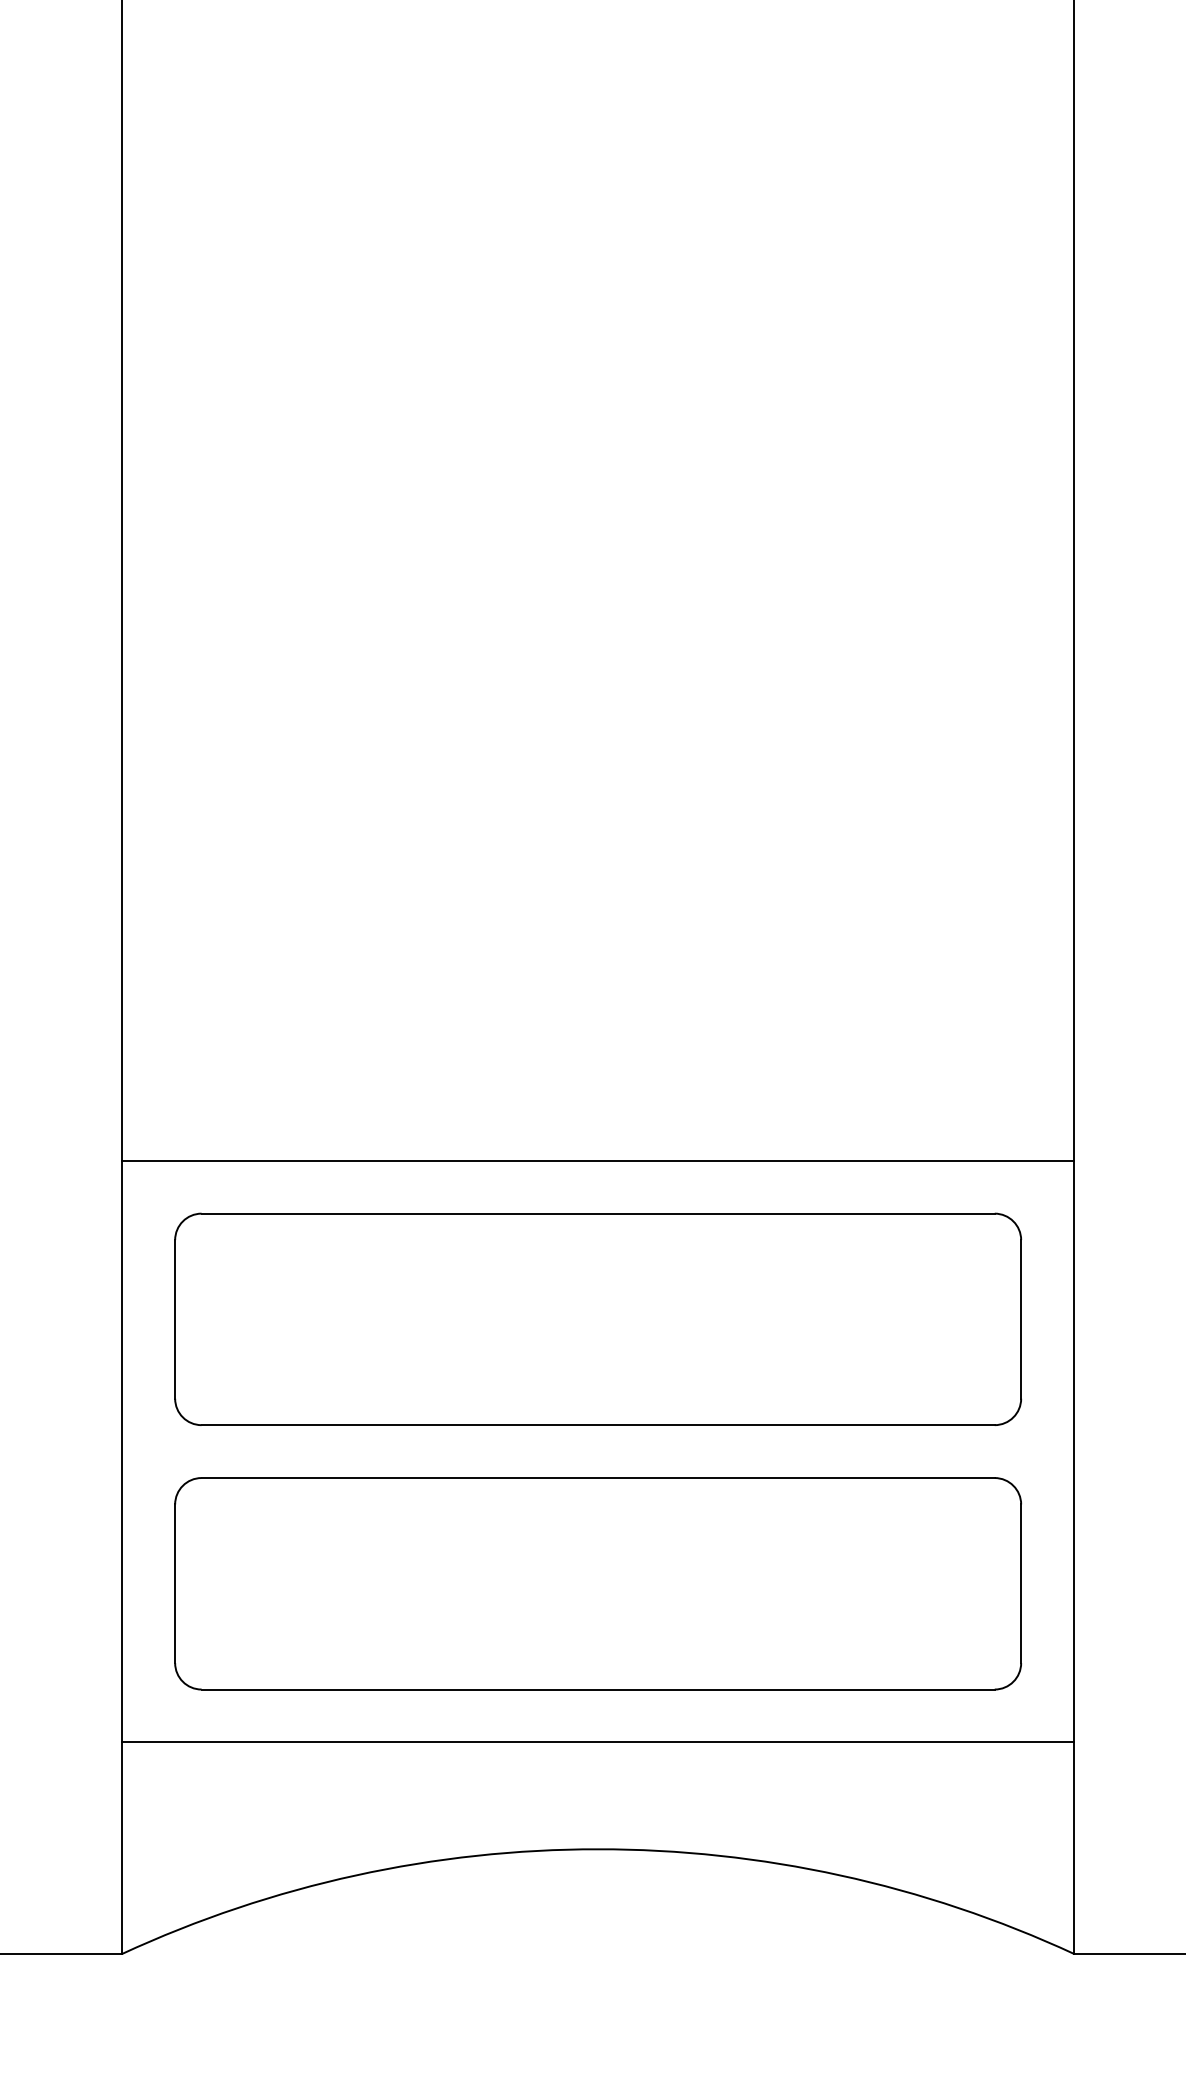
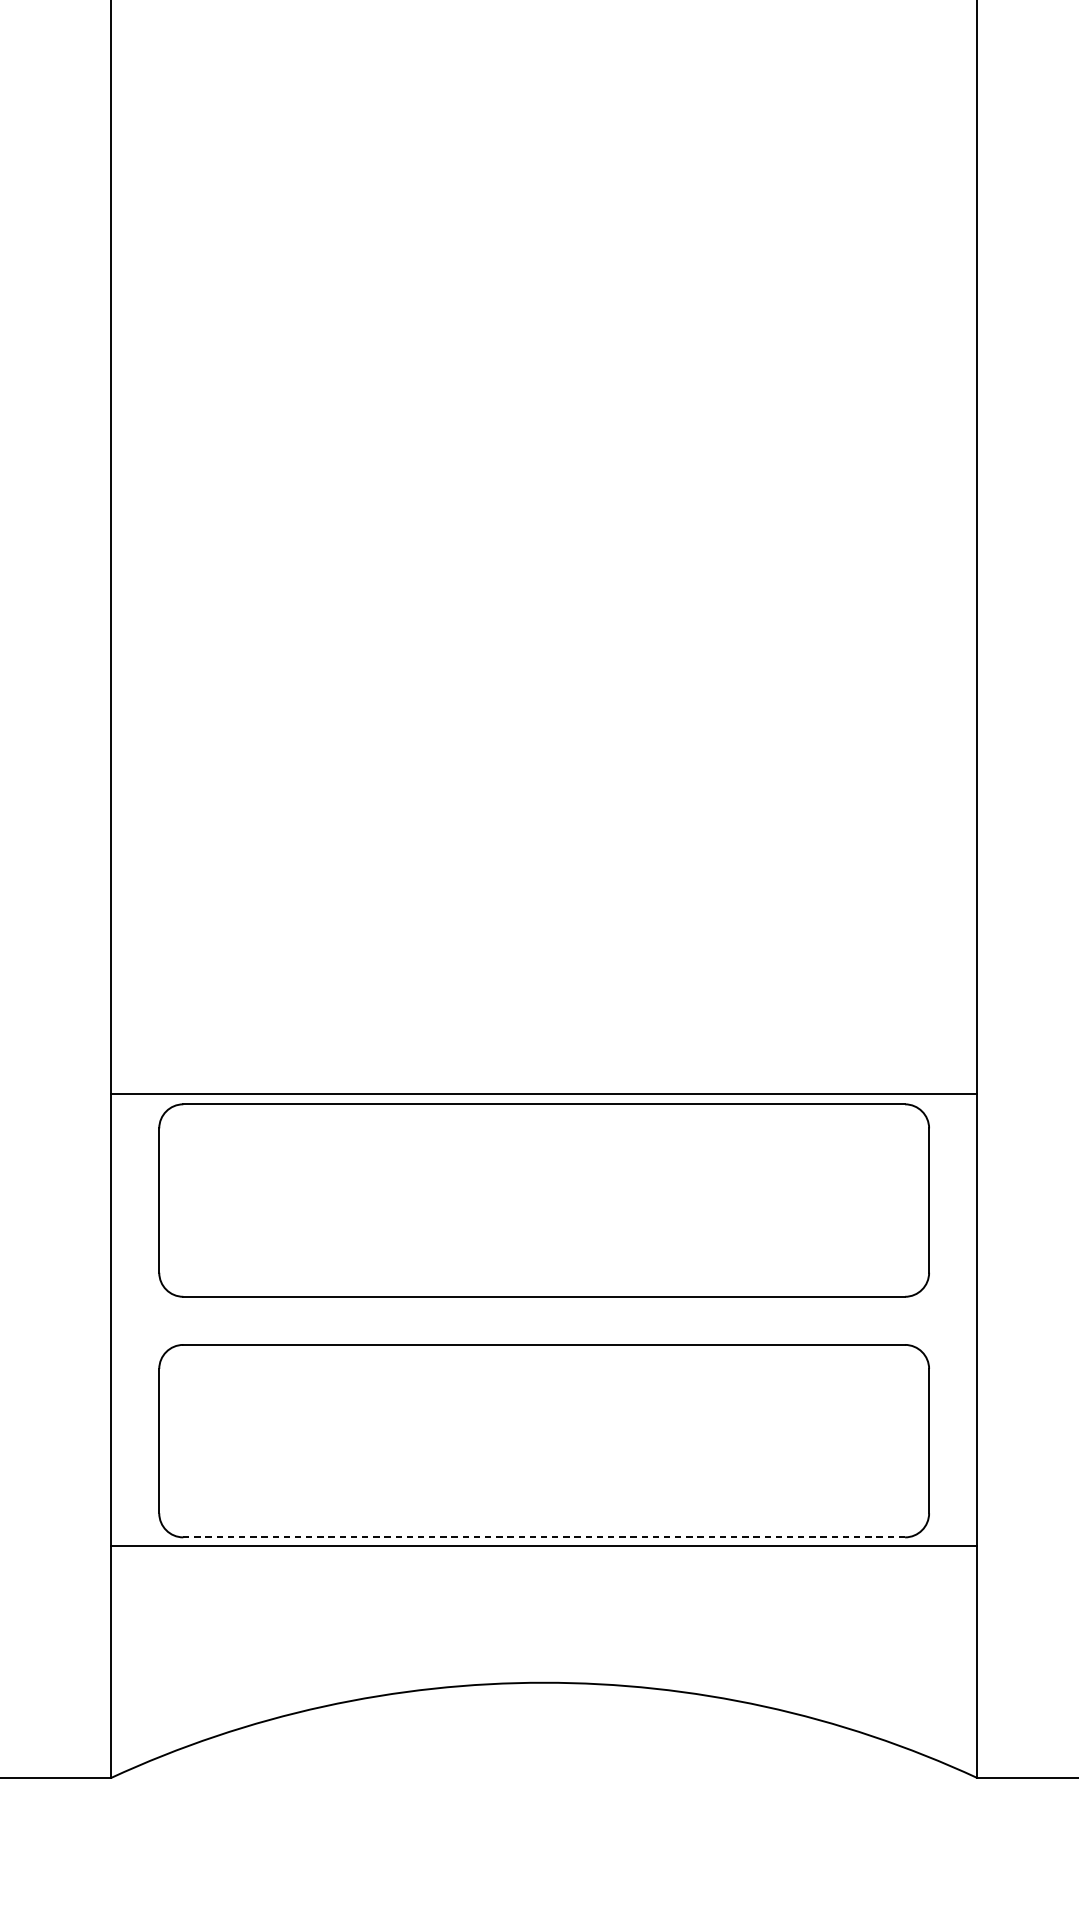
line: (598, 1160) -> (544, 1093), moved
line: (598, 1689) -> (544, 1537), solid -> dashed
line: (598, 1742) -> (544, 1546), moved

